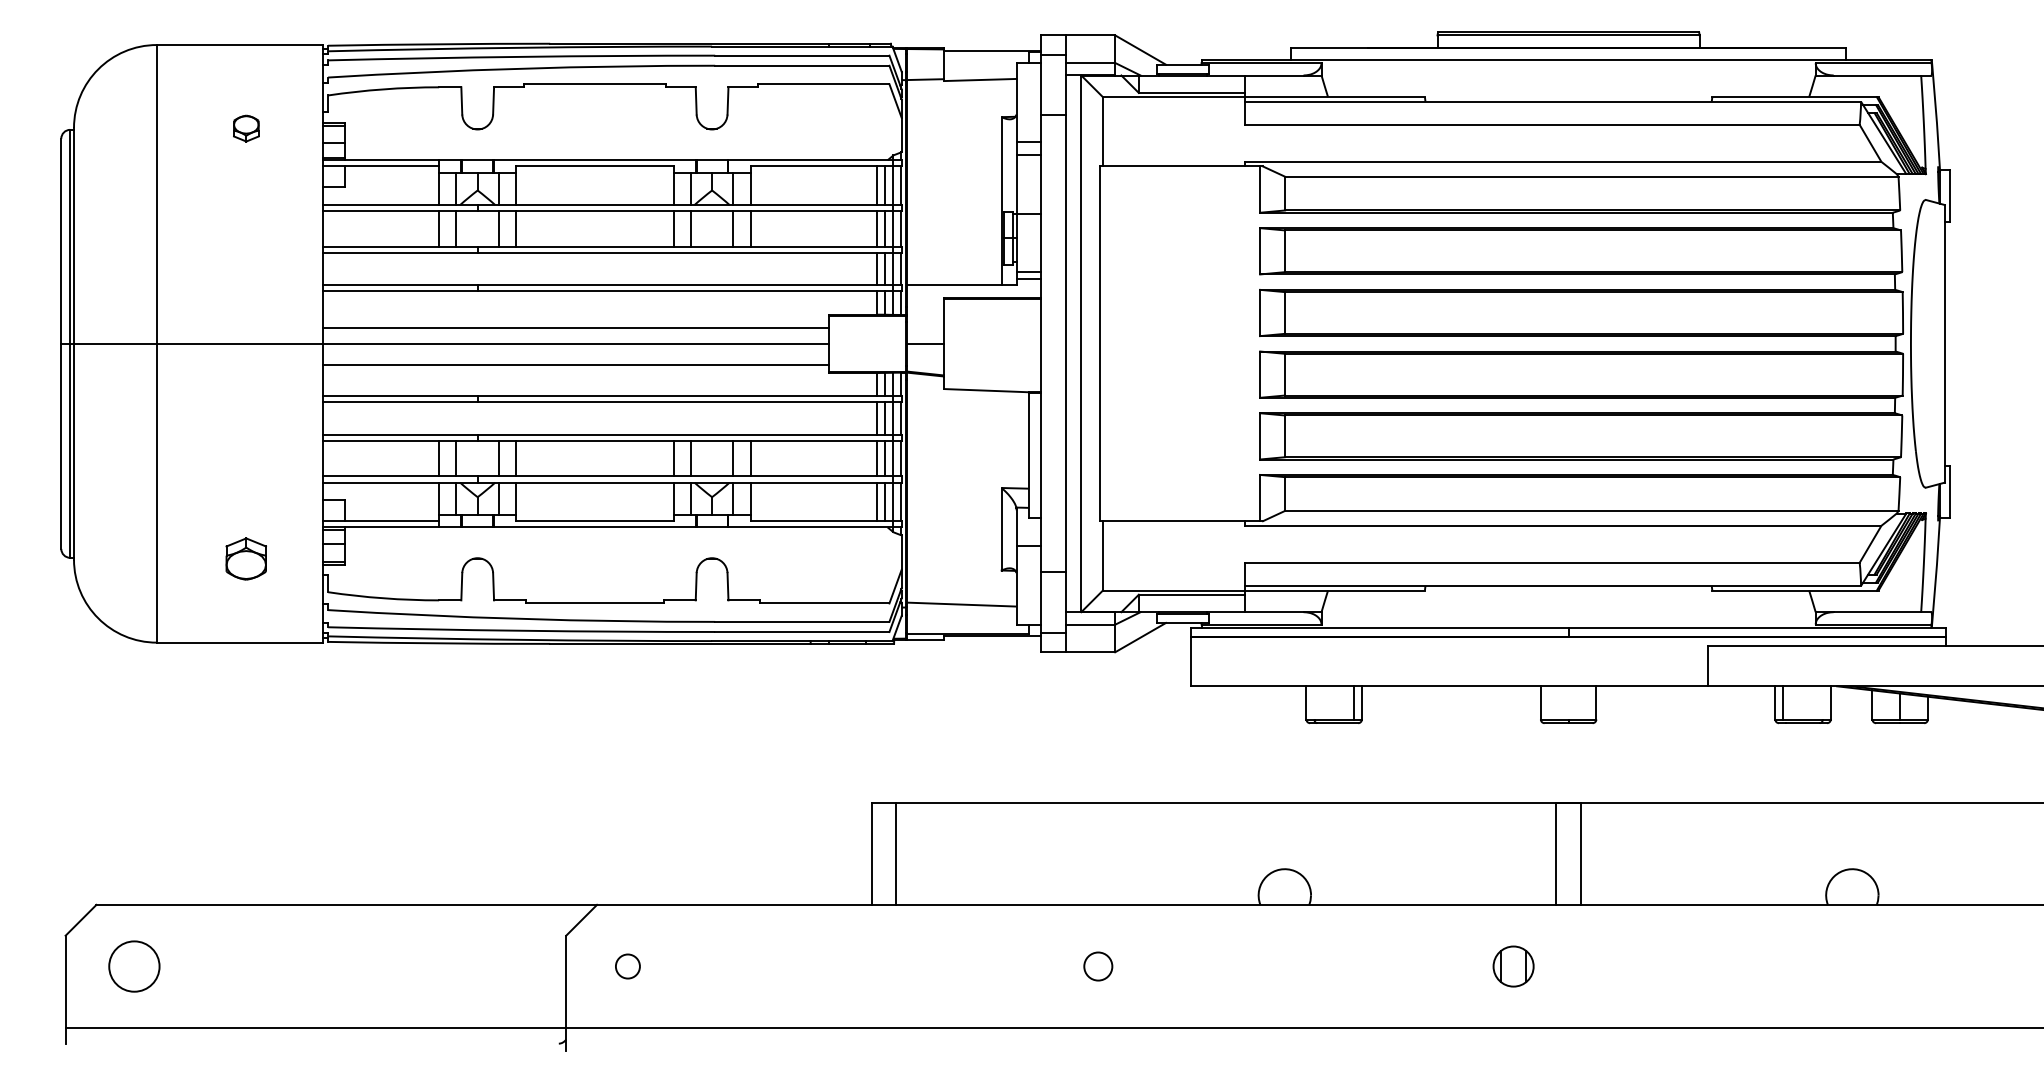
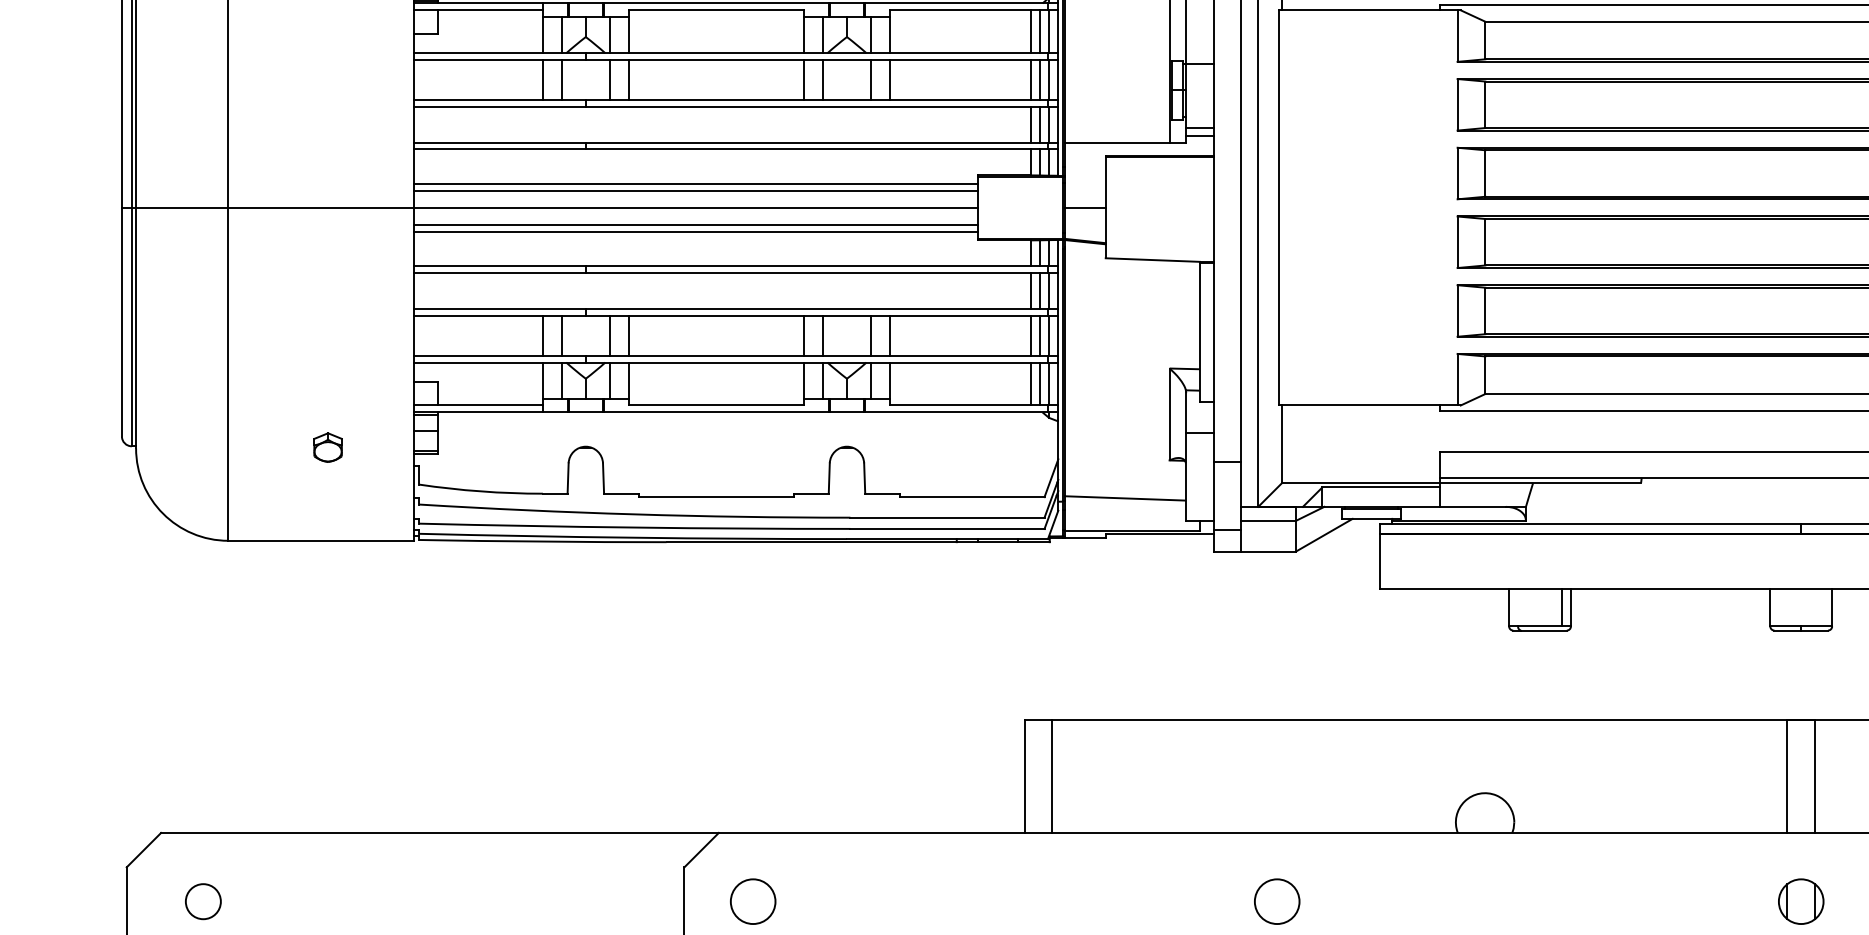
line: (576, 322) -> (695, 184), added
line: (576, 359) -> (695, 225), added
part: (246, 558) -> (328, 447), size x0.62
circle: (134, 966) -> (203, 901), size x0.62
circle: (627, 966) -> (752, 901), size x1.67
circle: (1098, 966) -> (1277, 901), size x1.43
part: (1513, 966) -> (1801, 901), moved

